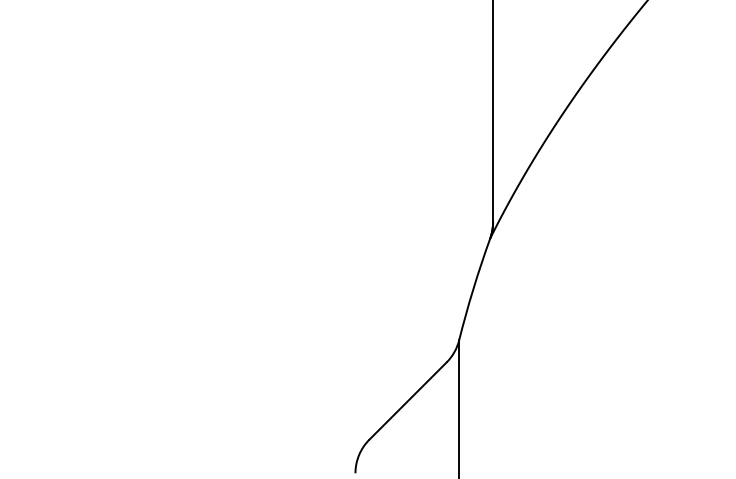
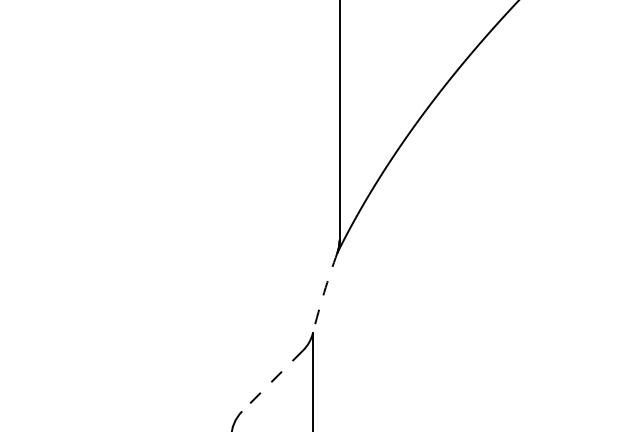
arc: (473, 288) -> (324, 292), solid -> dashed
line: (407, 401) -> (272, 381), solid -> dashed

